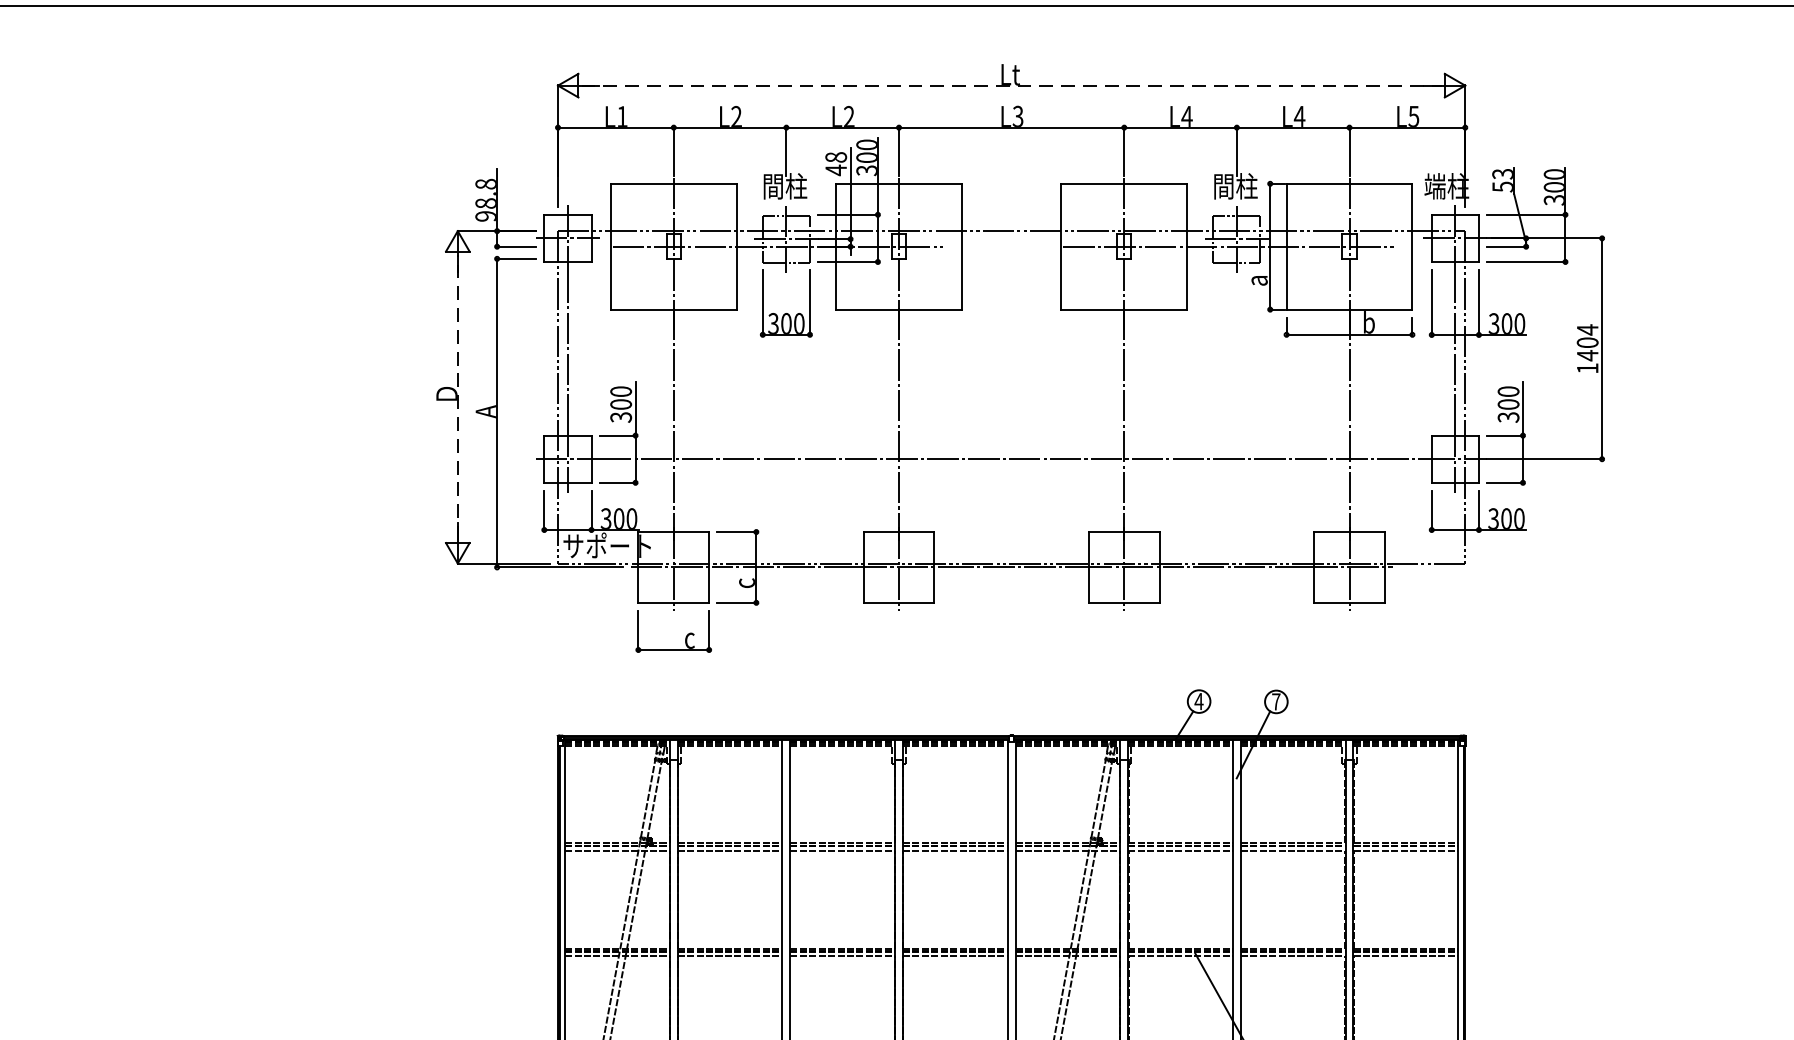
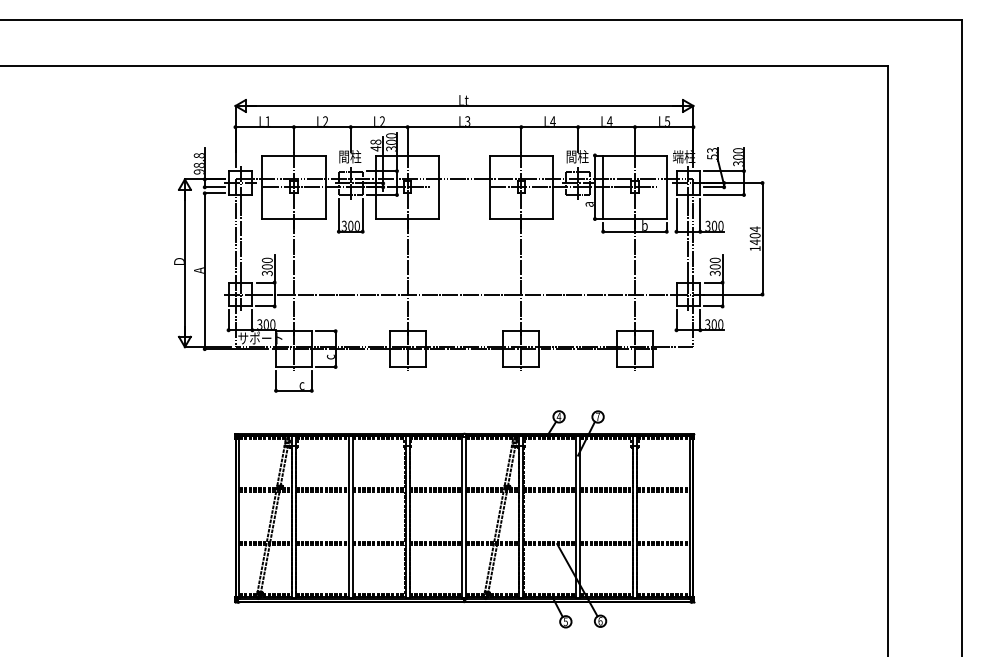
line: (1011, 84) -> (464, 105), dashed -> solid
line: (456, 397) -> (184, 263), dashed -> solid

